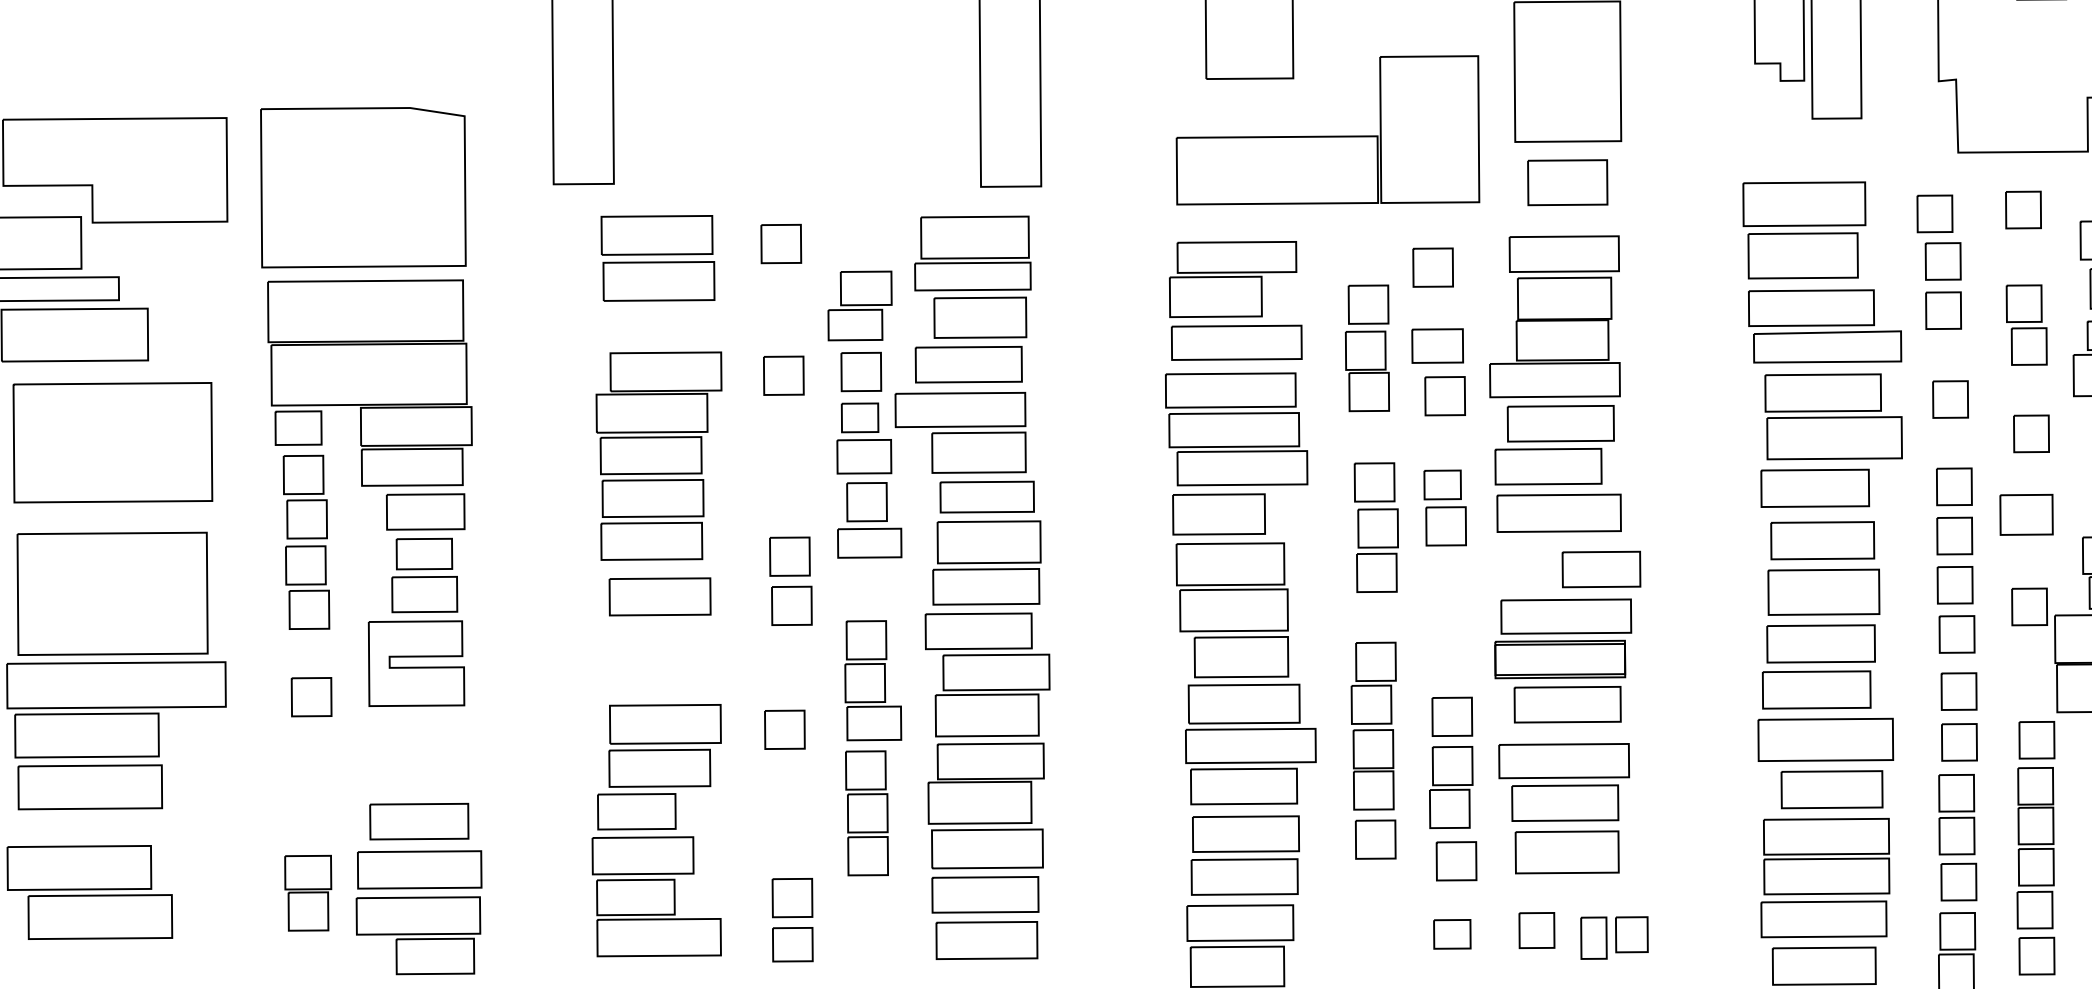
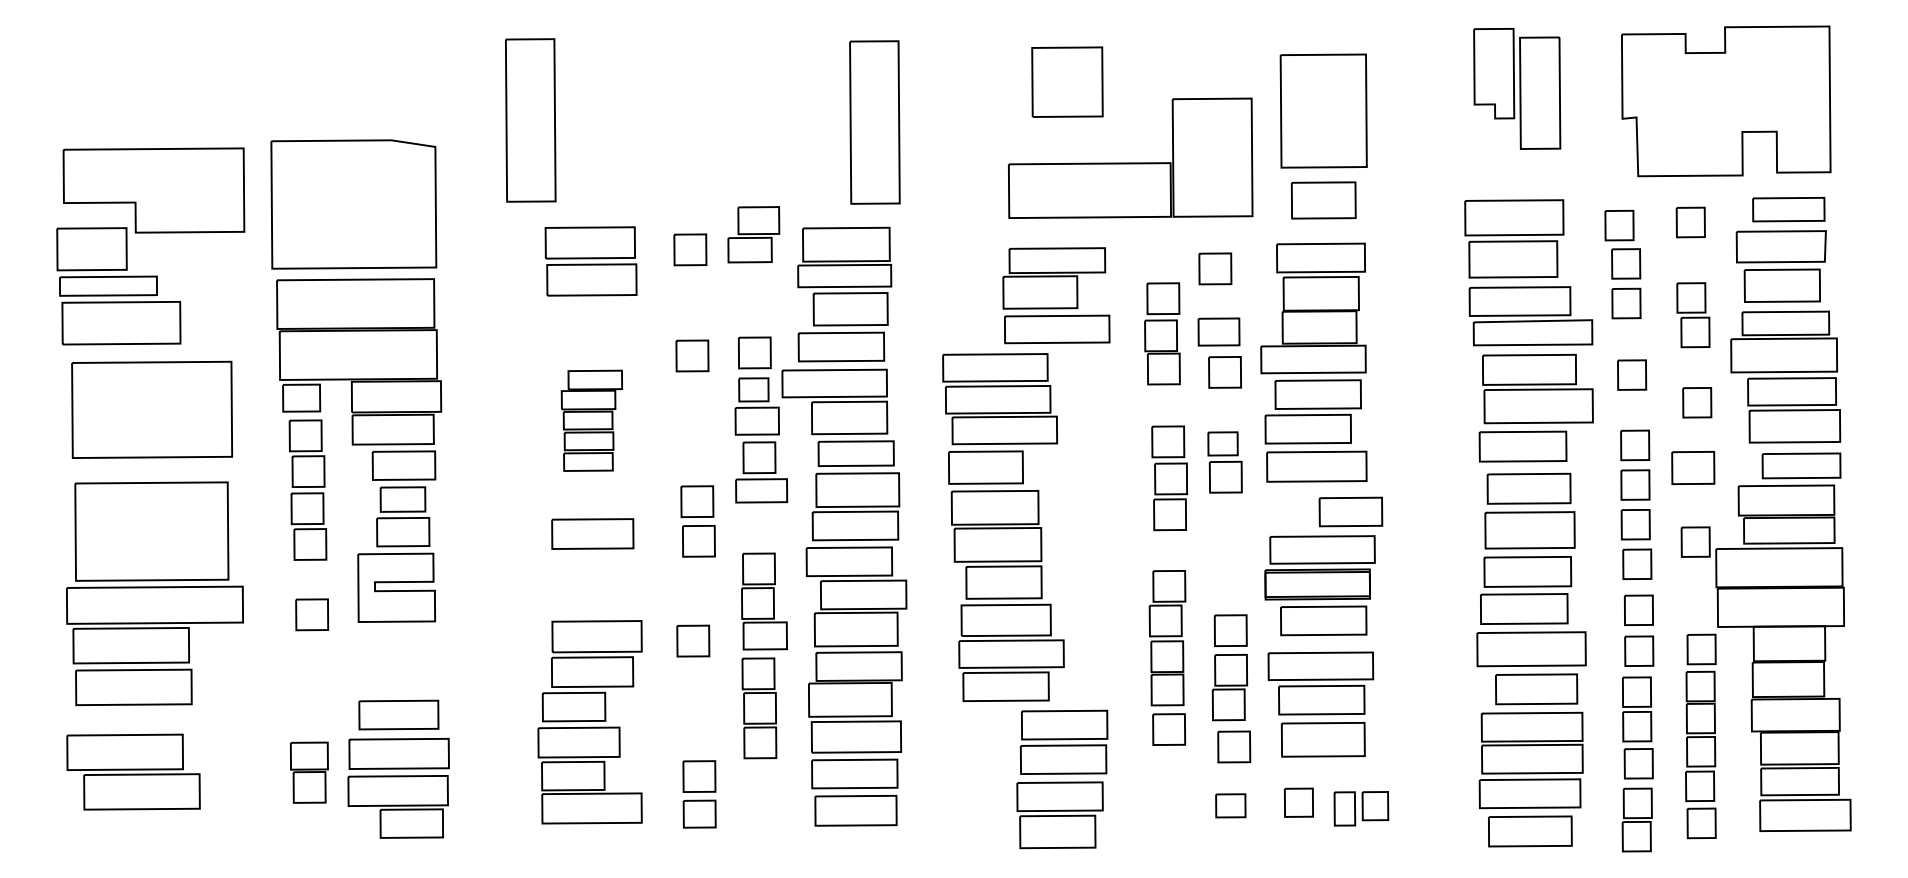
part: (859, 305) -> (753, 234), moved
part: (658, 455) -> (591, 420), size x0.6
part: (1240, 588) -> (1003, 527), moved

